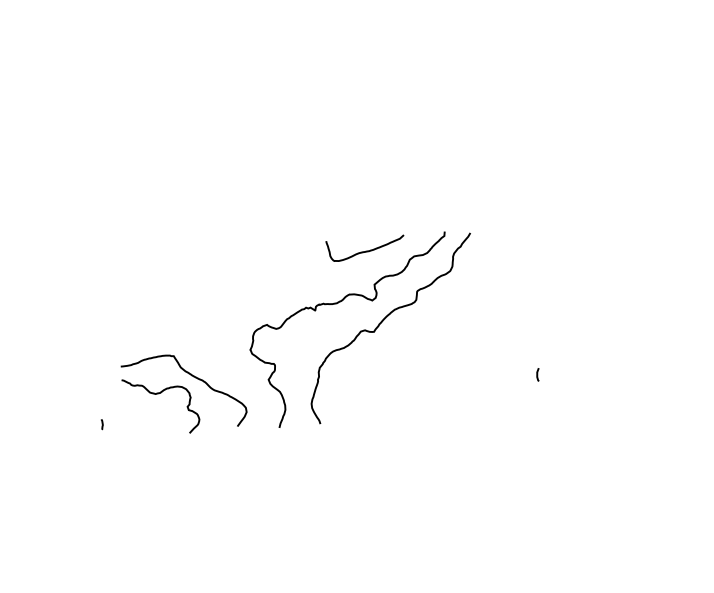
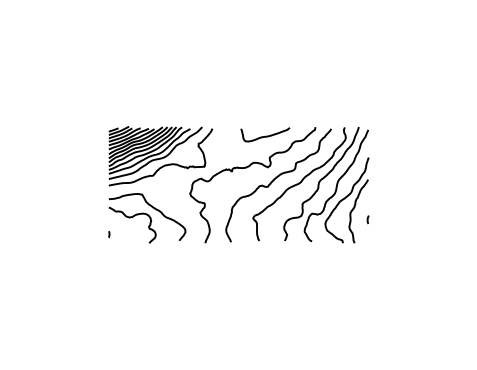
part: (199, 293) -> (160, 156), added
part: (453, 324) -> (317, 185), added
curve: (102, 424) -> (109, 234), moved

